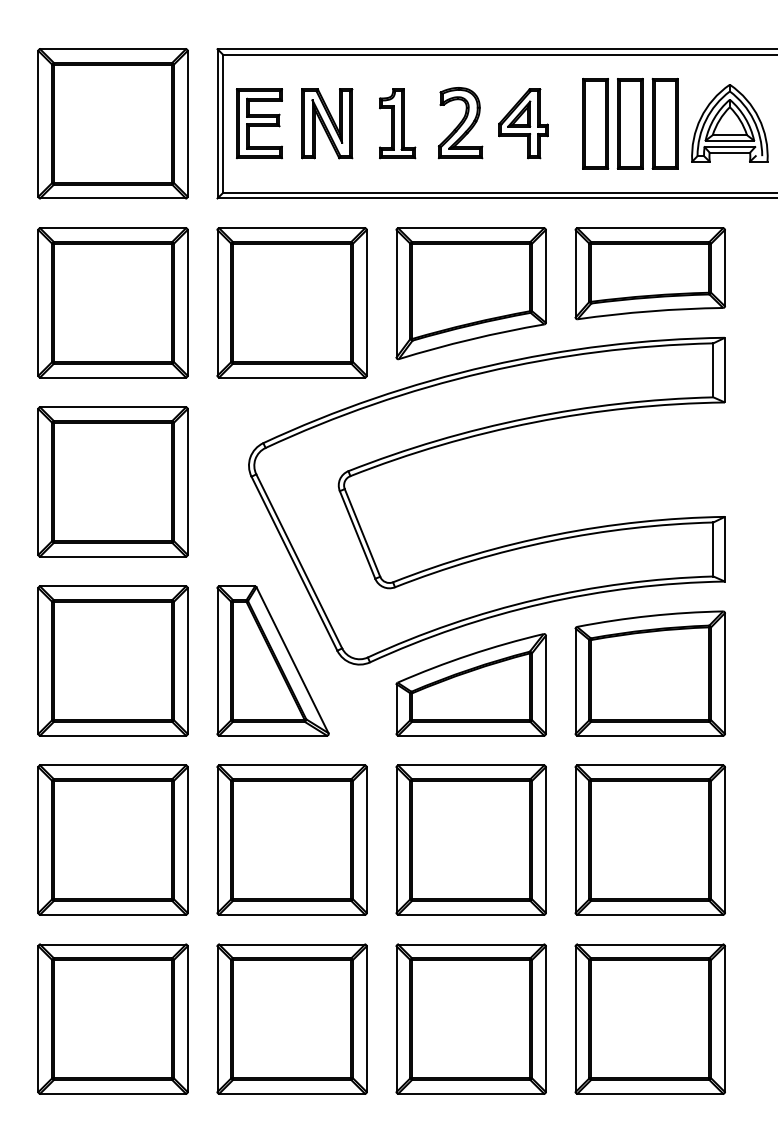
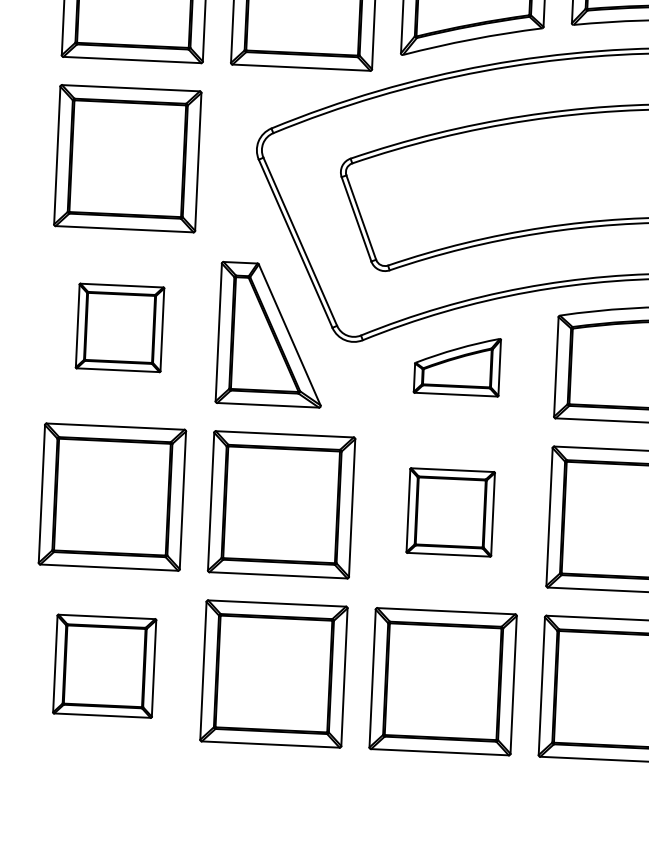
part: (112, 660) -> (119, 327), size x0.6
part: (470, 684) -> (456, 365), size x0.6
part: (470, 839) -> (450, 511), size x0.6
part: (112, 1018) -> (104, 665), size x0.7

